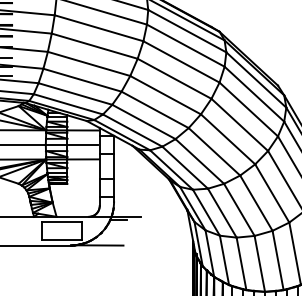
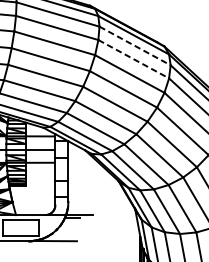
line: (187, 31) -> (135, 46), solid -> dashed
line: (186, 45) -> (134, 59), solid -> dashed

